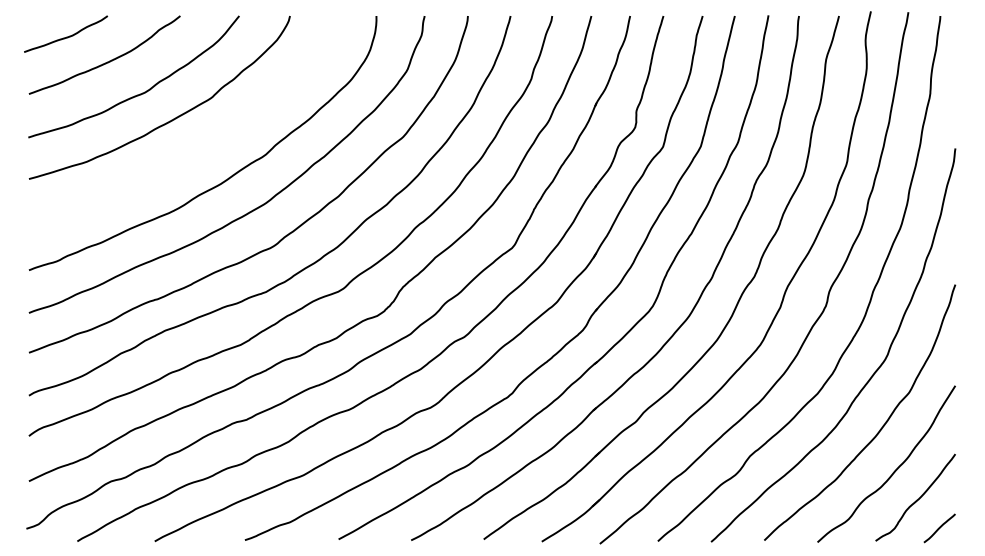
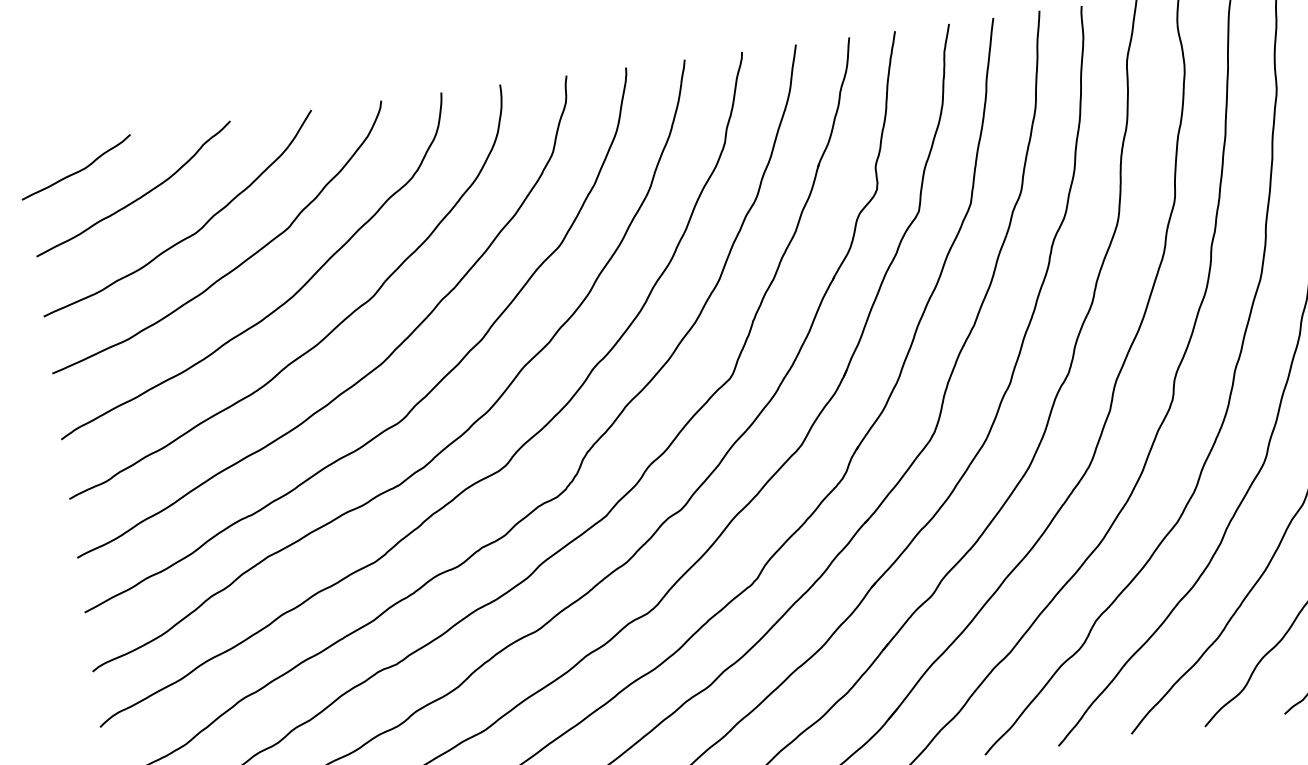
curve: (200, 150) -> (283, 302), added

